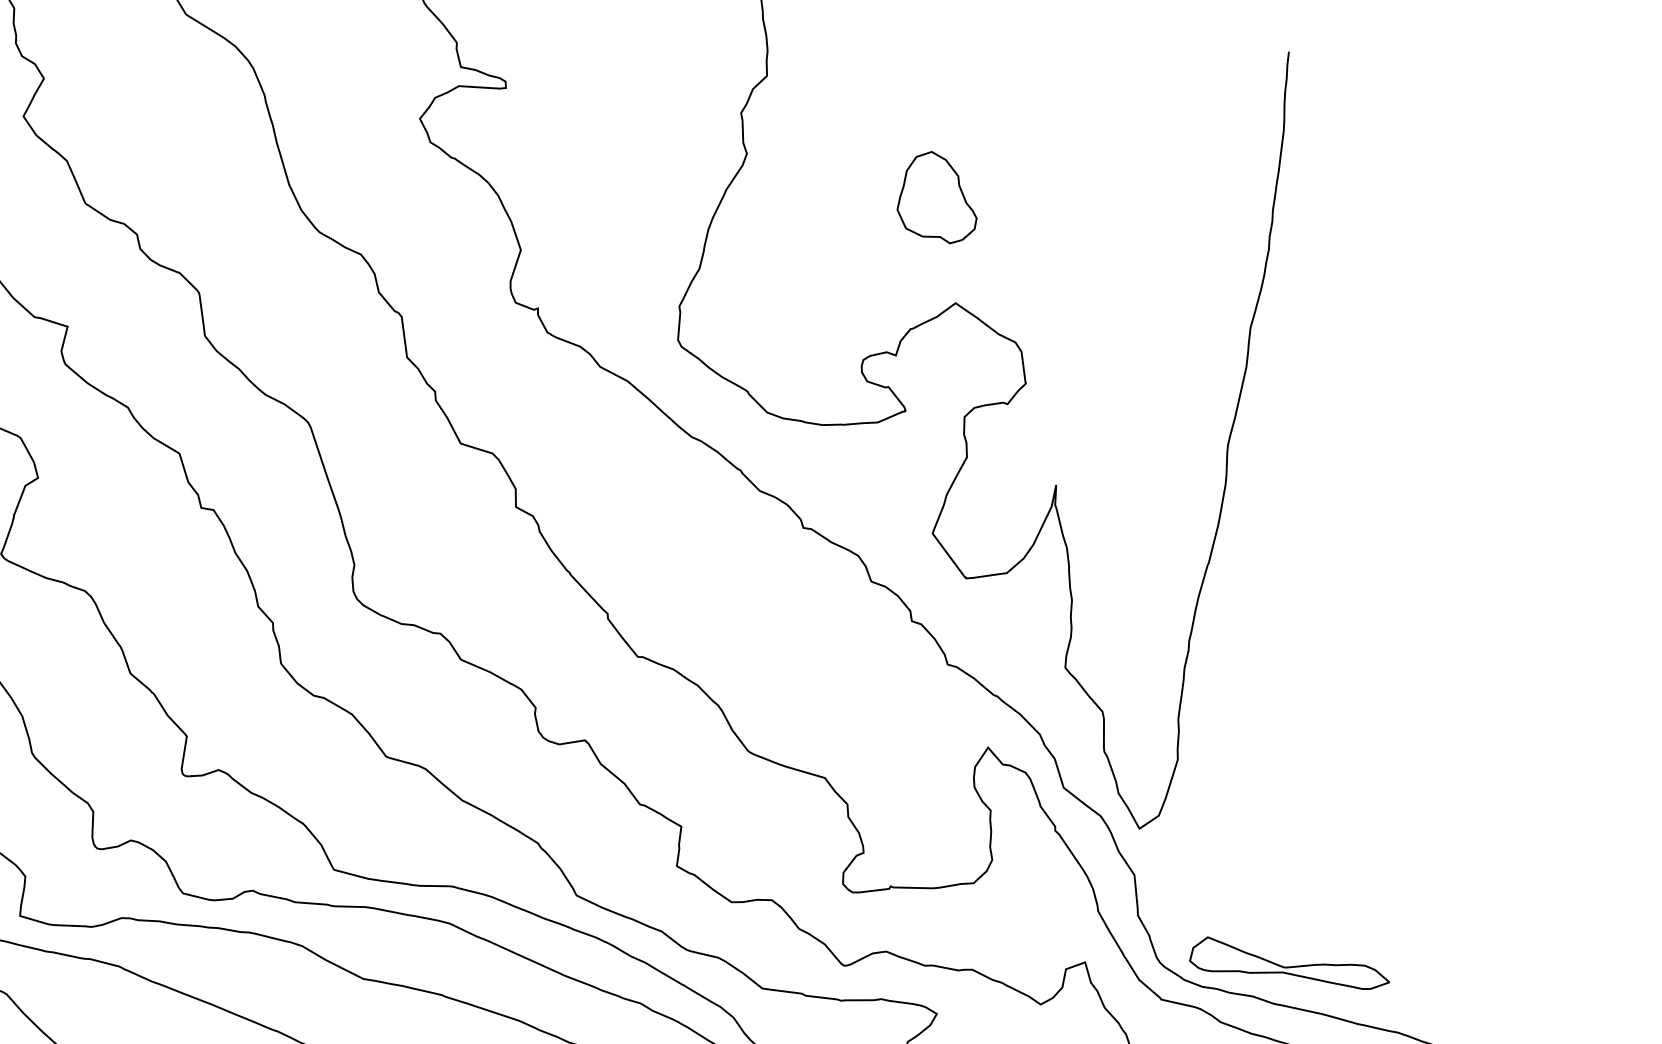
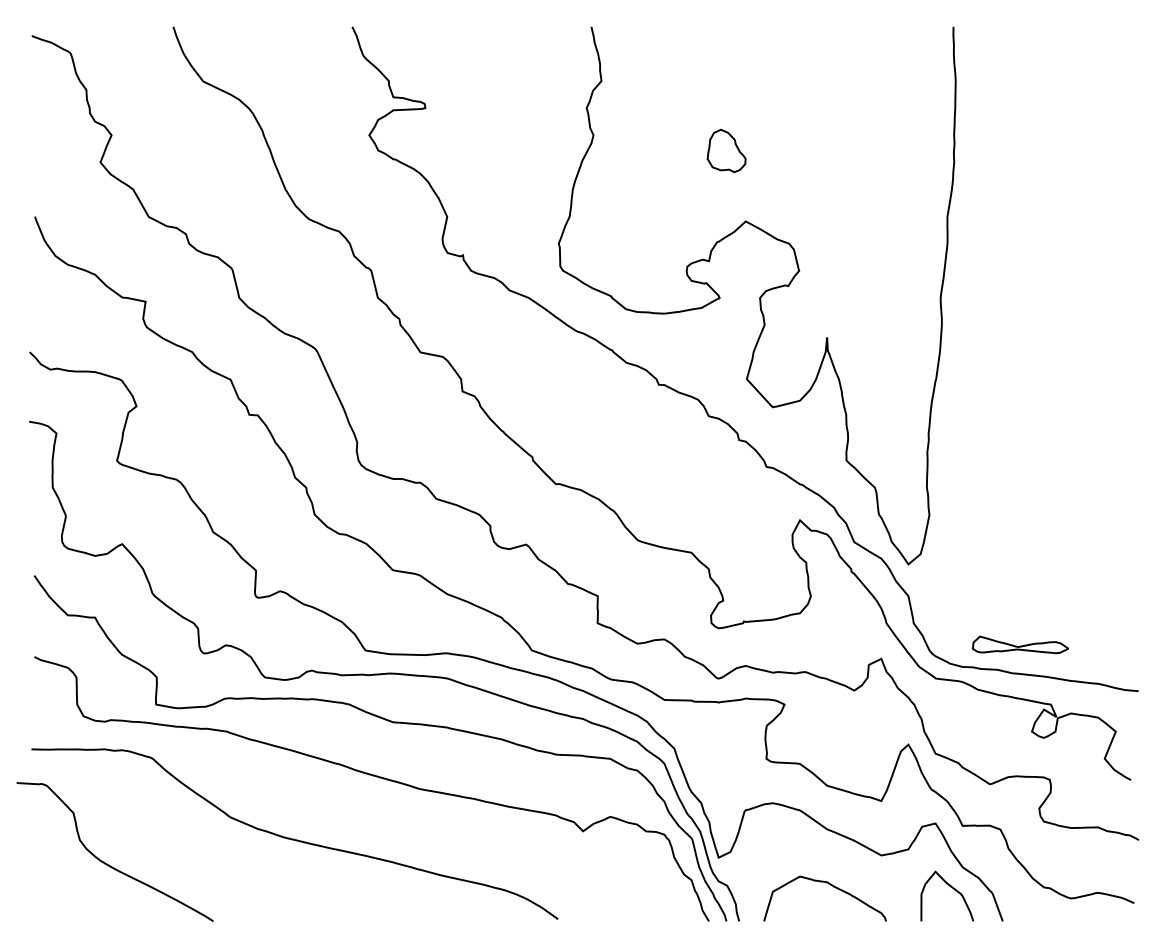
part: (938, 196) -> (726, 150), size x0.7
part: (1290, 963) -> (1020, 644), size x0.7

